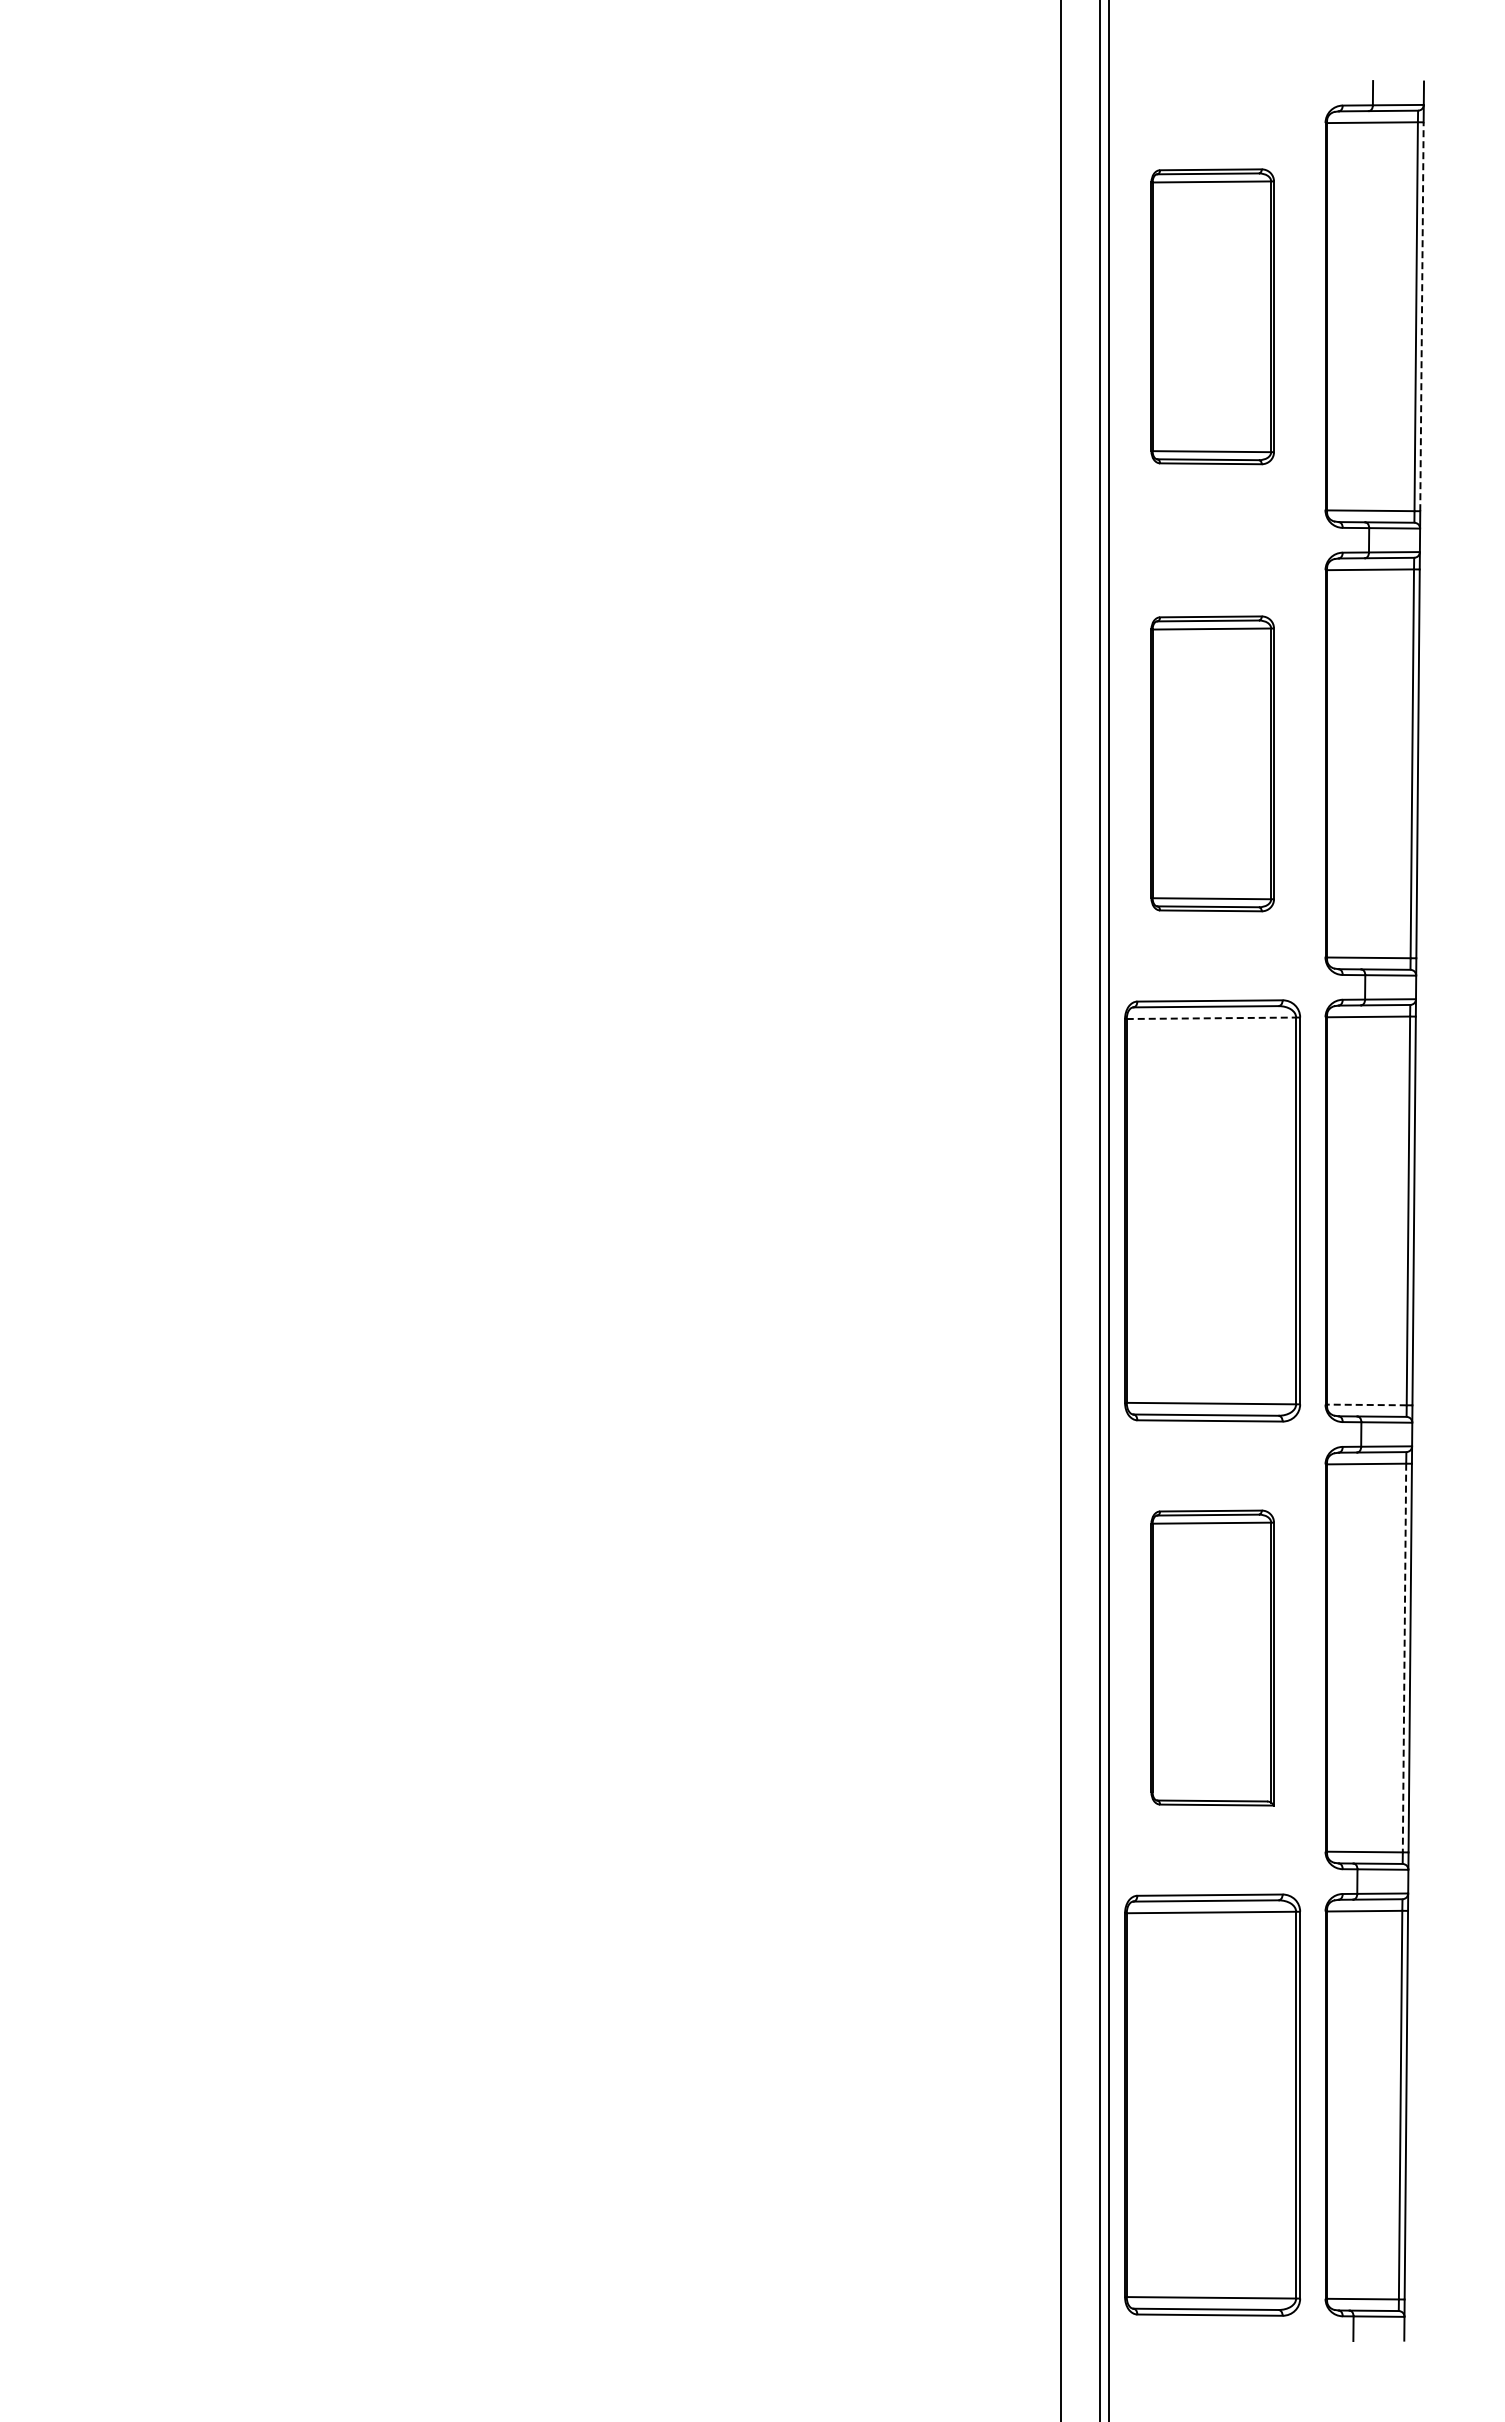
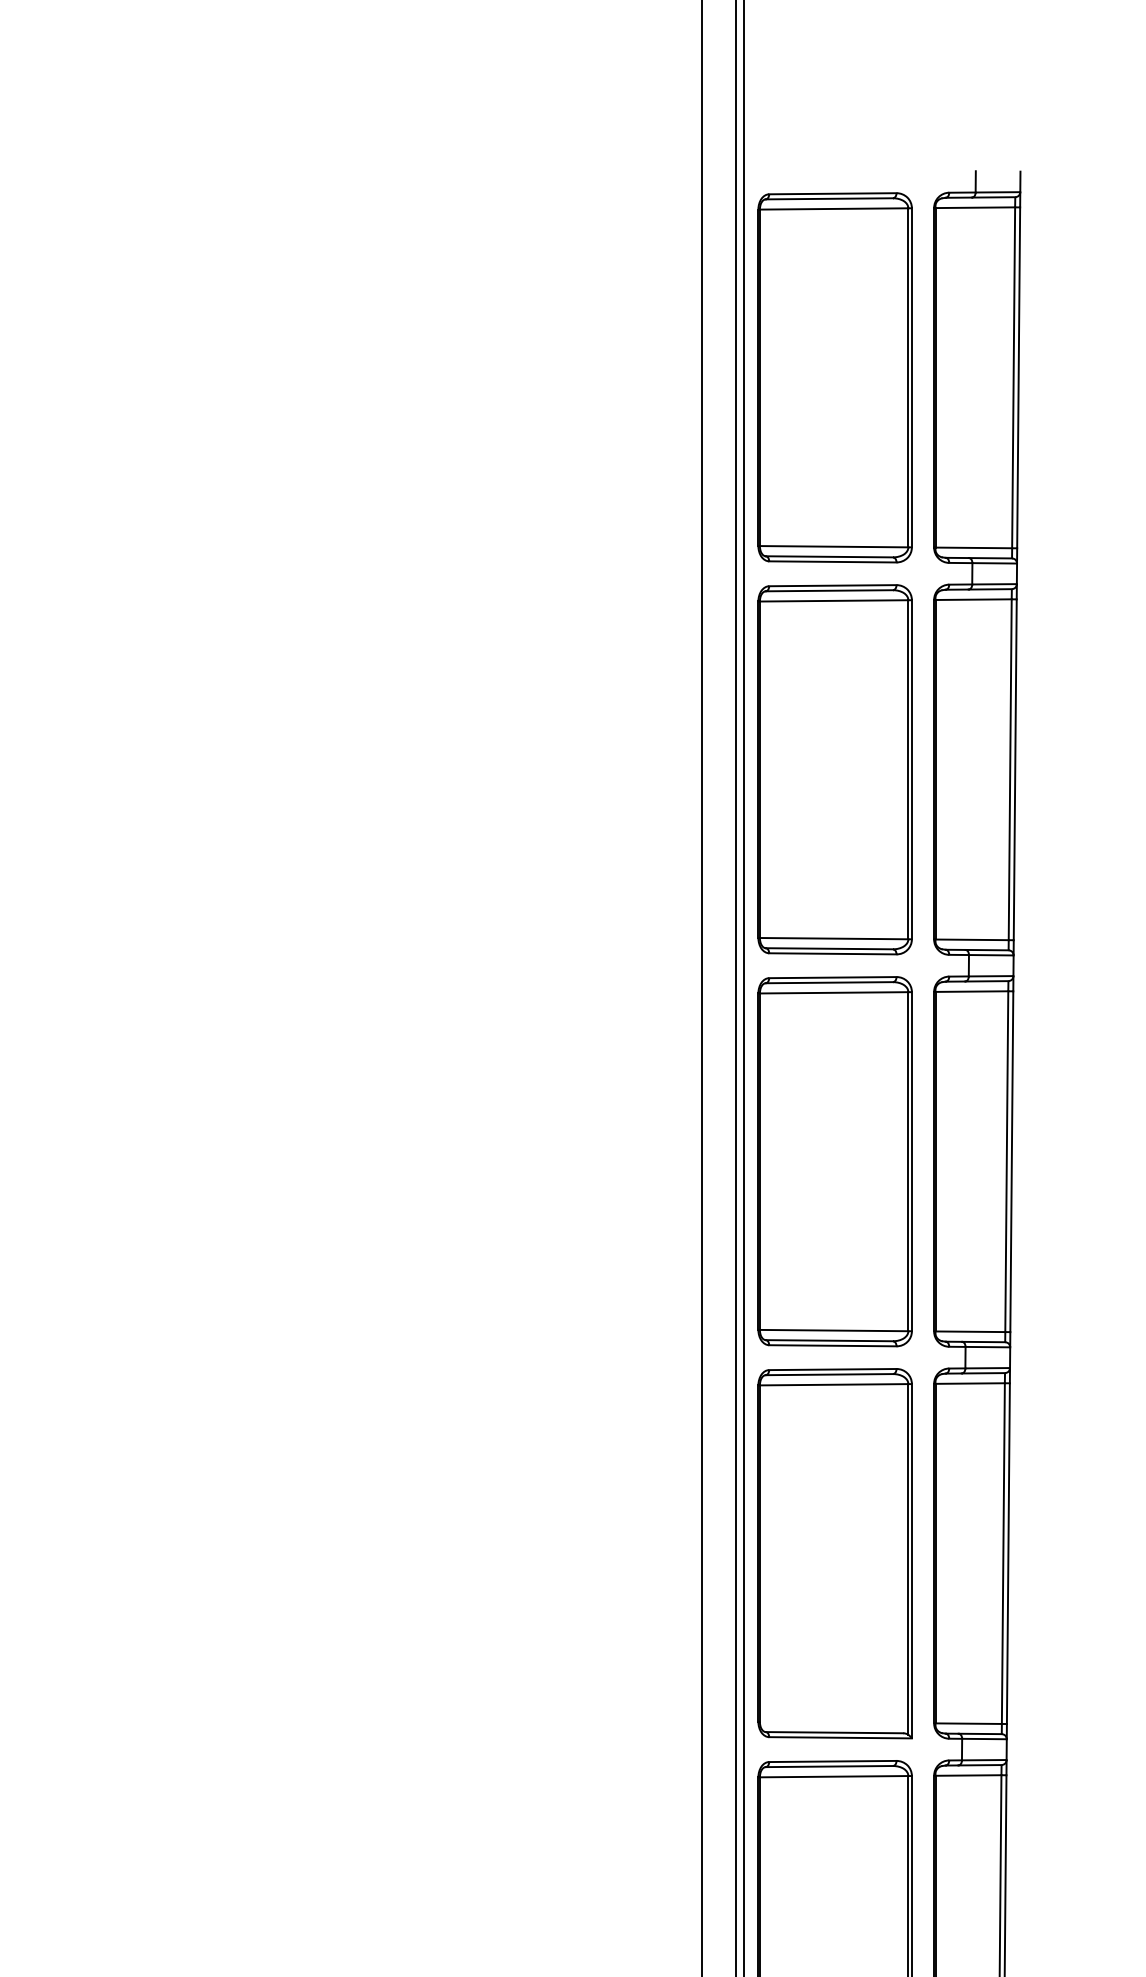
part: (1212, 316) -> (835, 377), size x1.43
line: (1421, 316) -> (1018, 377), dashed -> solid
part: (1212, 763) -> (835, 769), size x1.43
line: (1211, 1018) -> (834, 992), dashed -> solid
line: (1366, 1404) -> (970, 1331), dashed -> solid
part: (1212, 1657) -> (835, 1553), size x1.43
line: (1404, 1658) -> (1003, 1554), dashed -> solid

